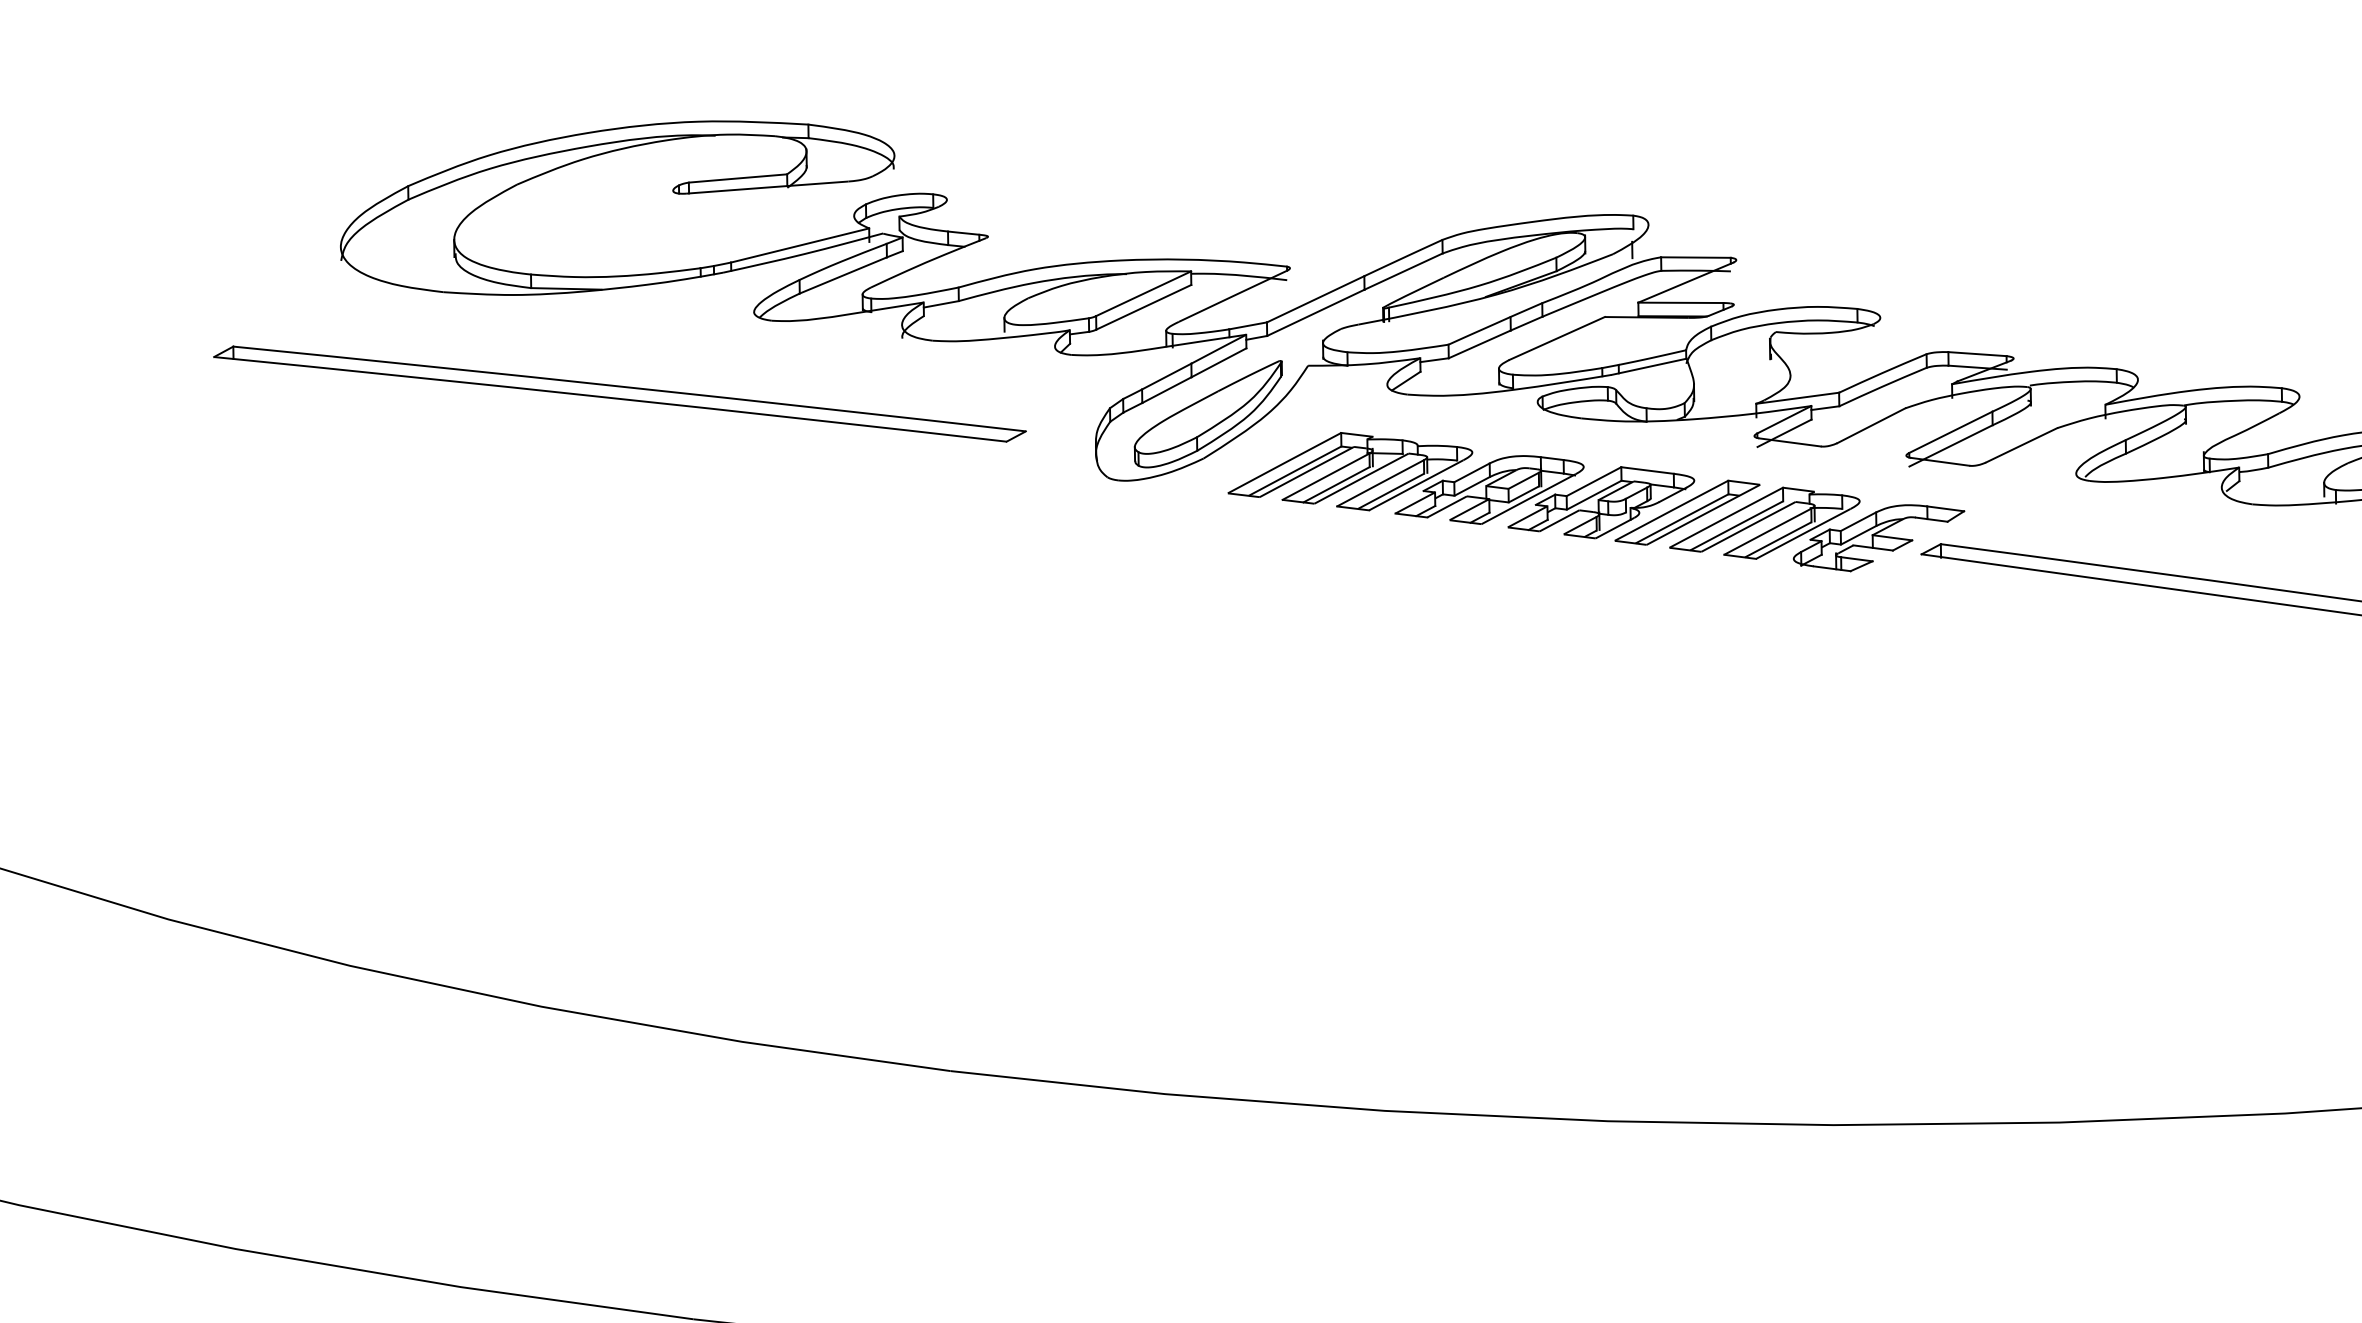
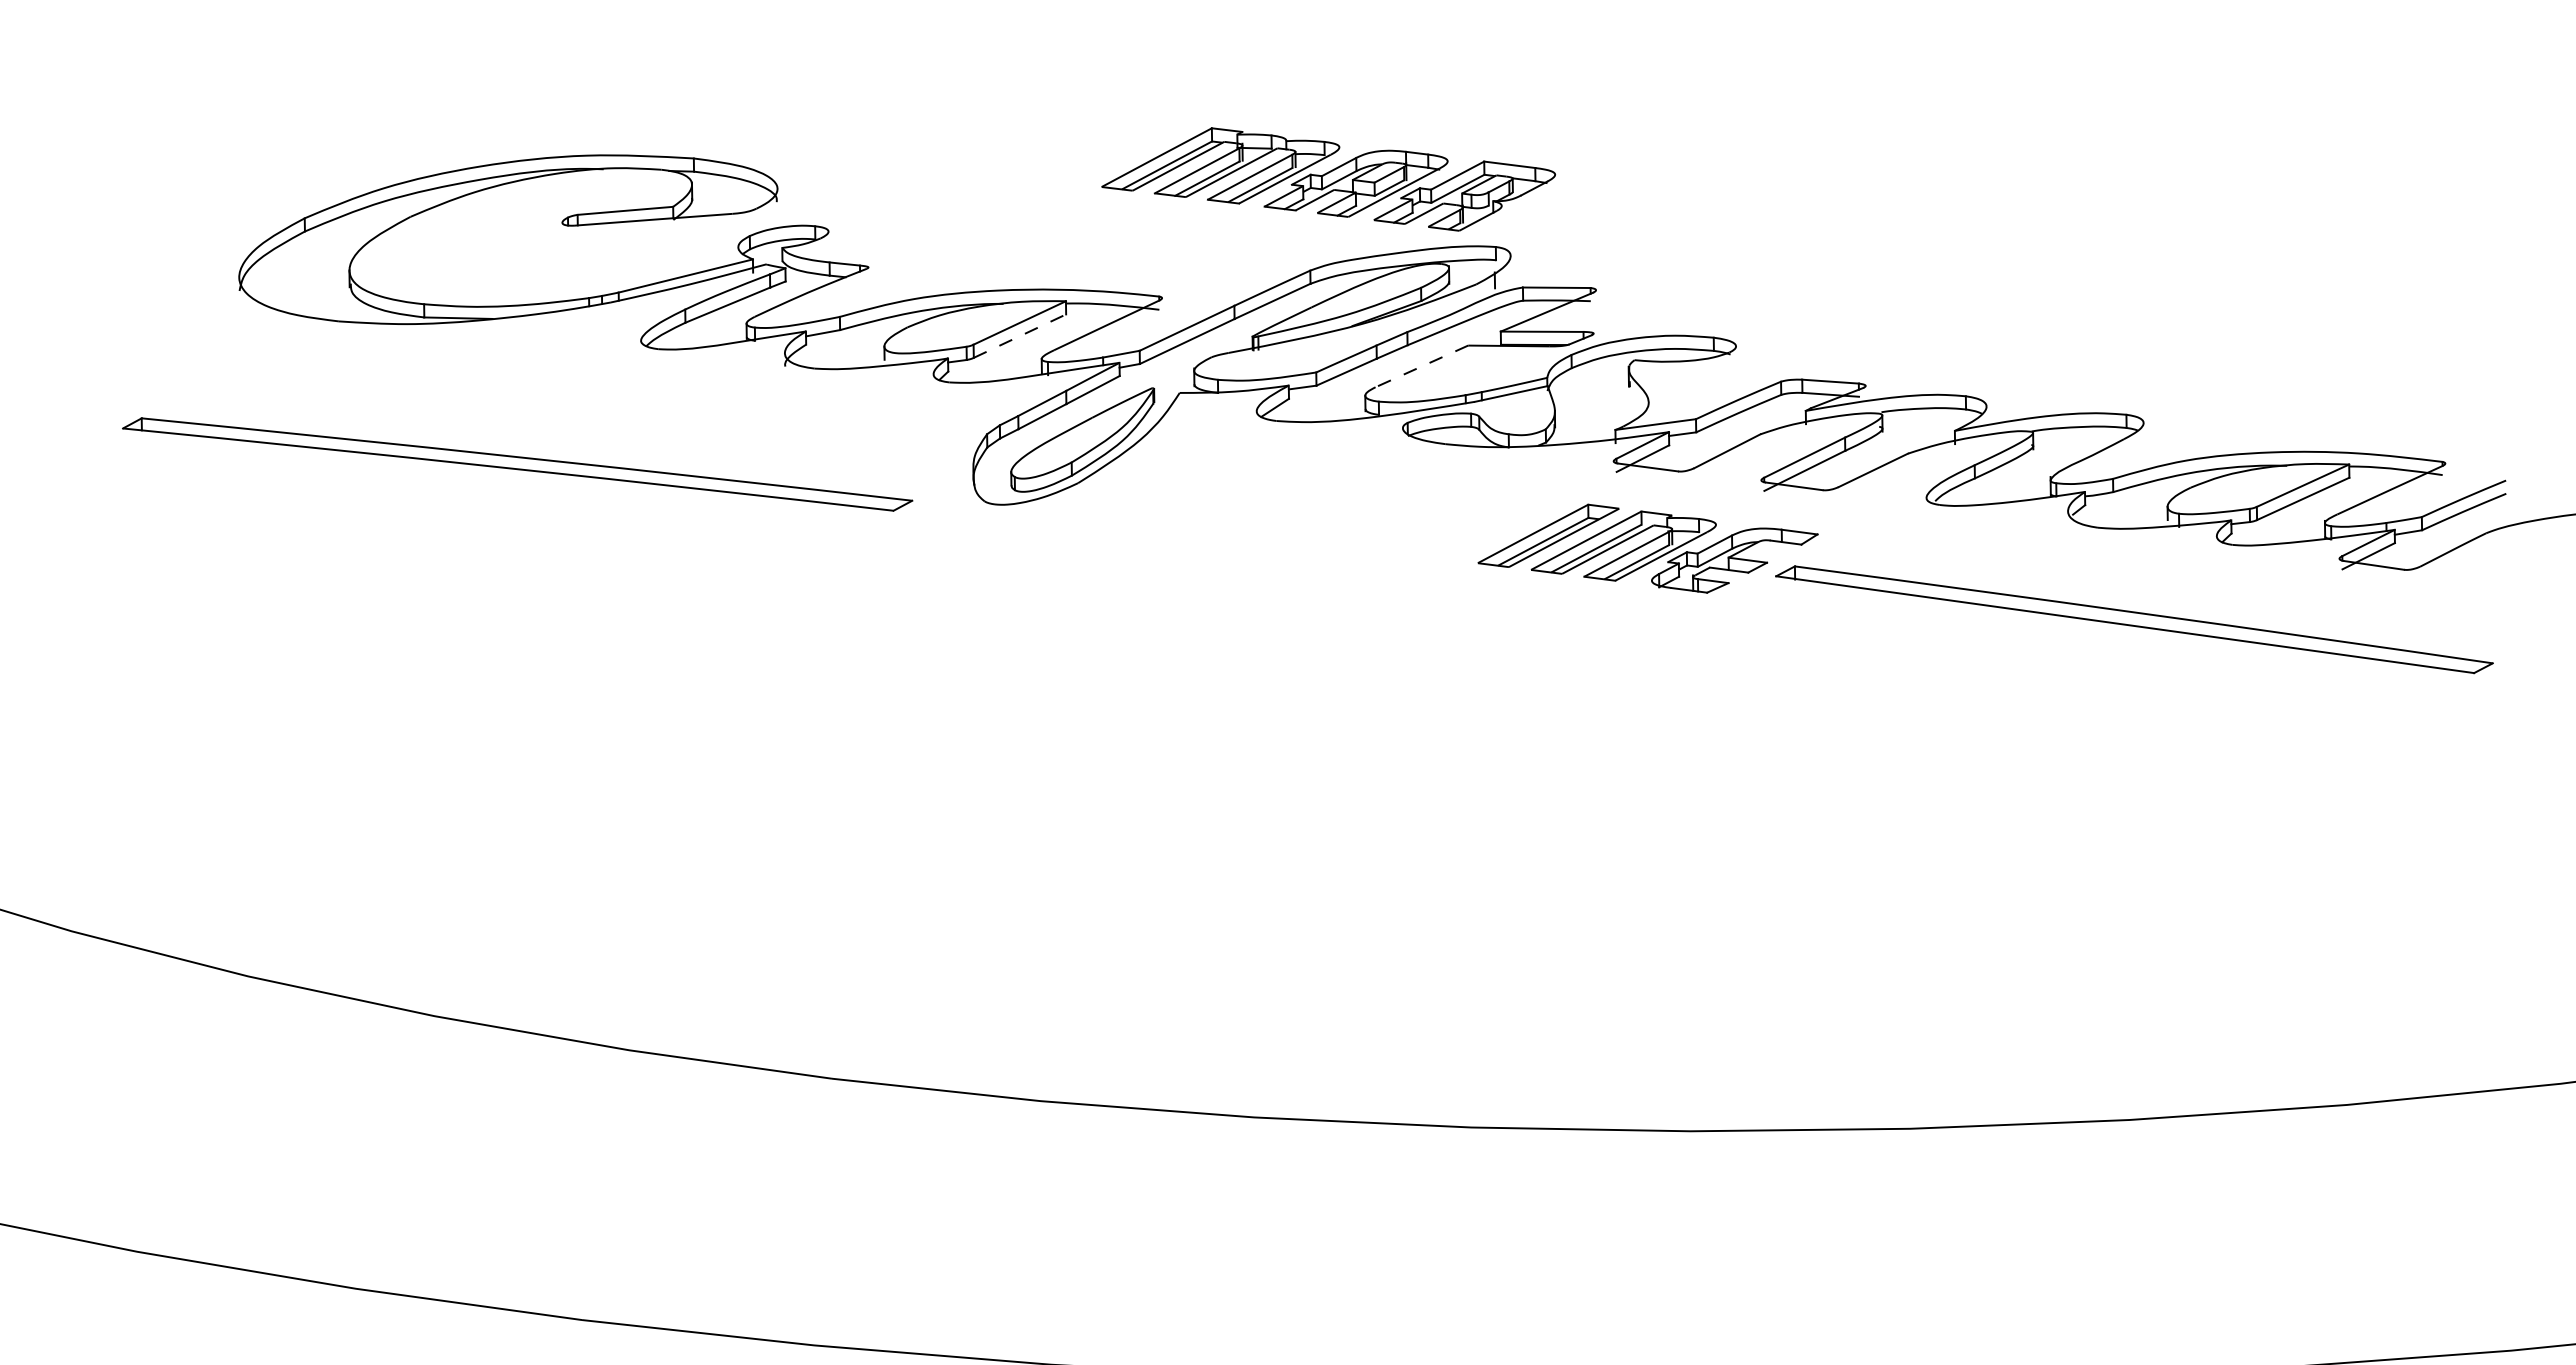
line: (1144, 306) -> (1020, 335), solid -> dashed
line: (1556, 338) -> (1421, 366), solid -> dashed
part: (619, 394) -> (517, 464), moved
part: (1461, 485) -> (1328, 179), moved

